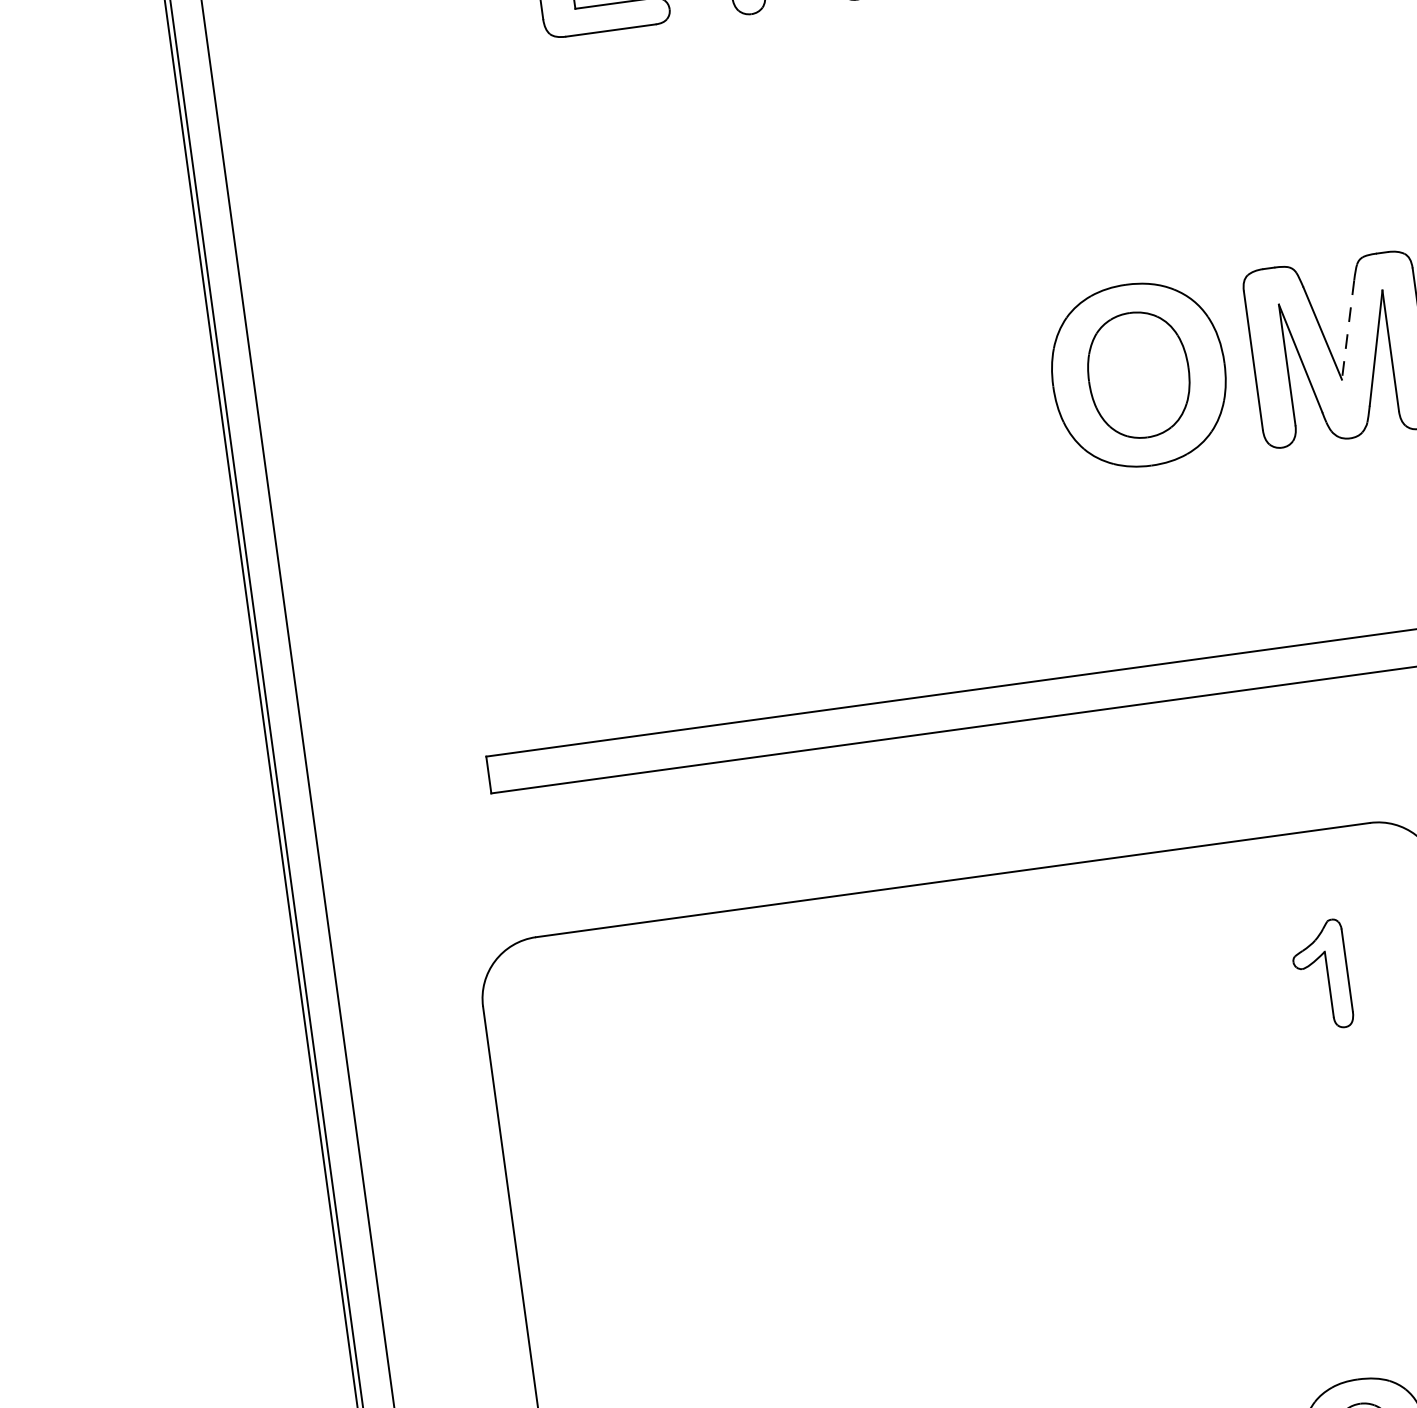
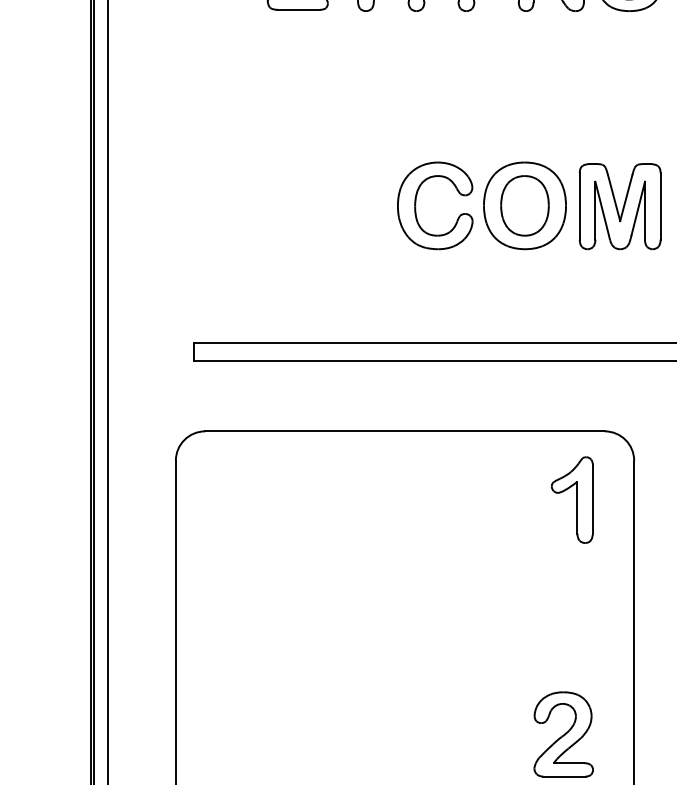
line: (1348, 330) -> (626, 198), dashed -> solid
part: (912, 405) -> (416, 205), added
part: (1319, 974) -> (571, 499), size x1.67

